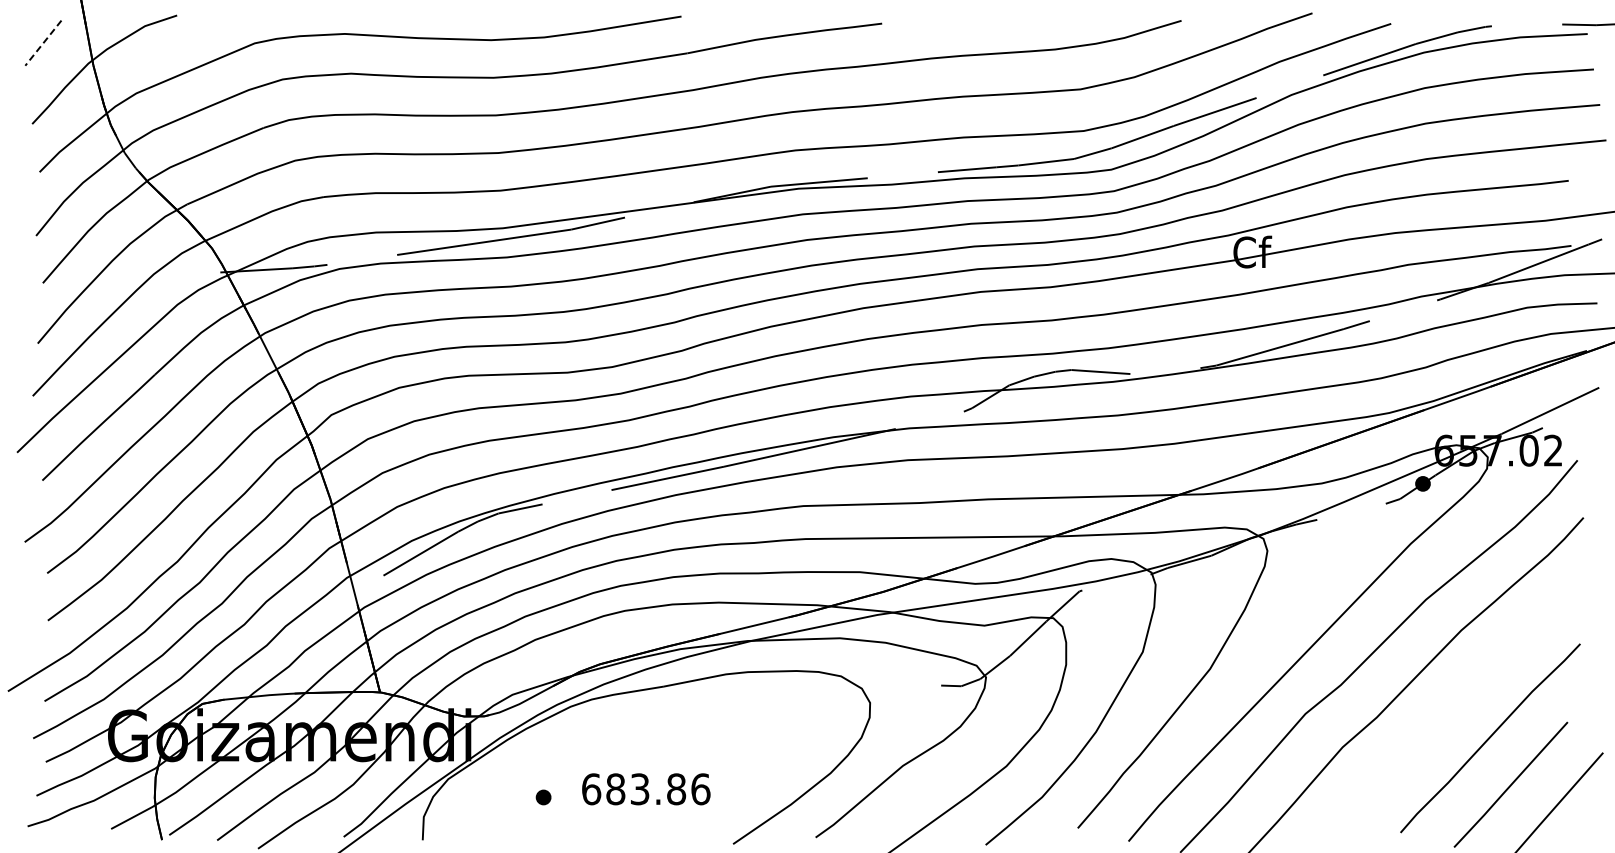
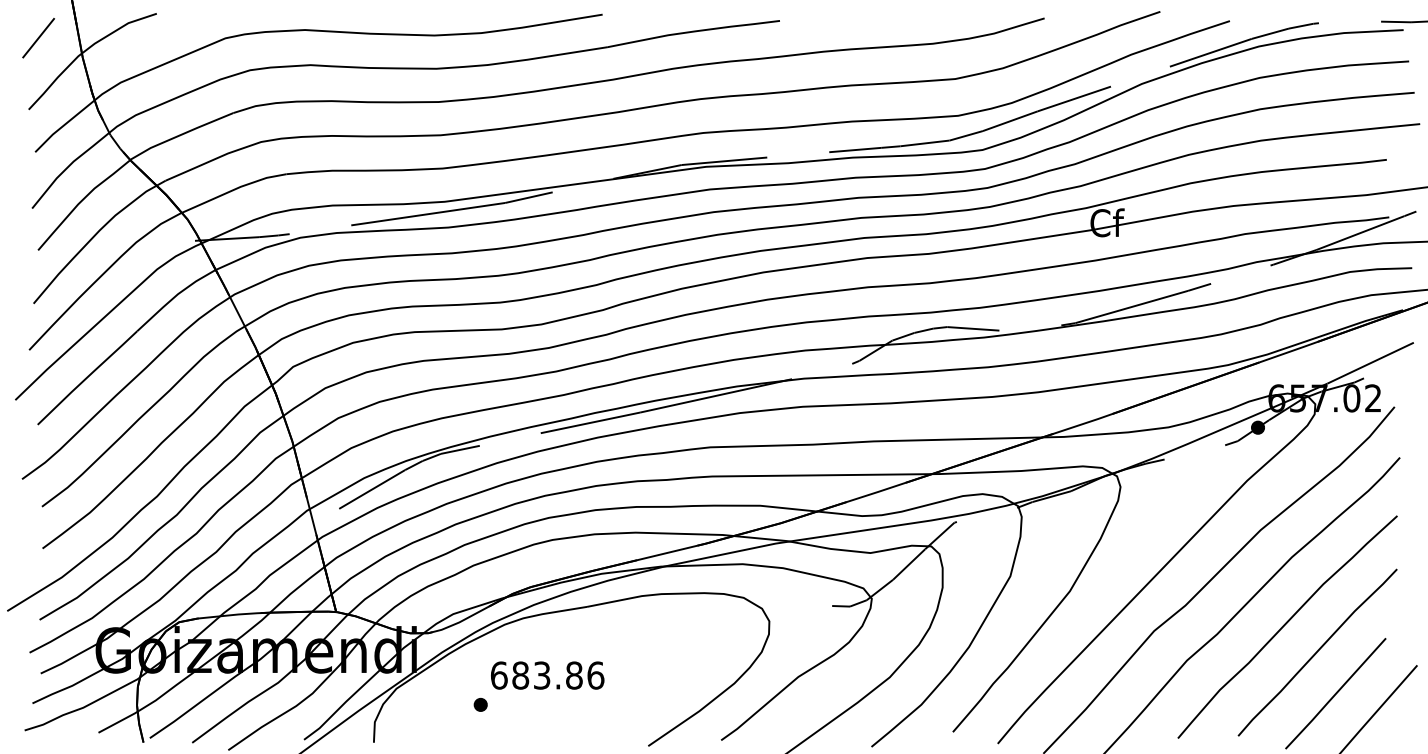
line: (43, 43) -> (38, 38), dashed -> solid
curve: (1454, 707) -> (1285, 625), added
text: (646, 789) -> (547, 675), moved

